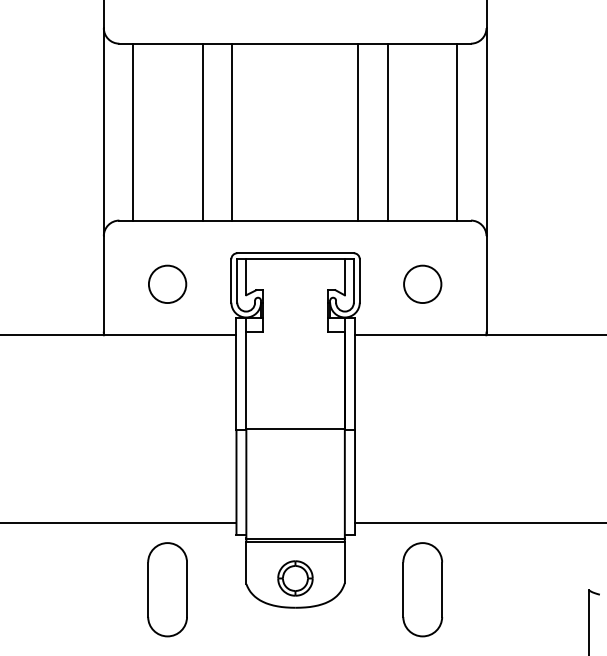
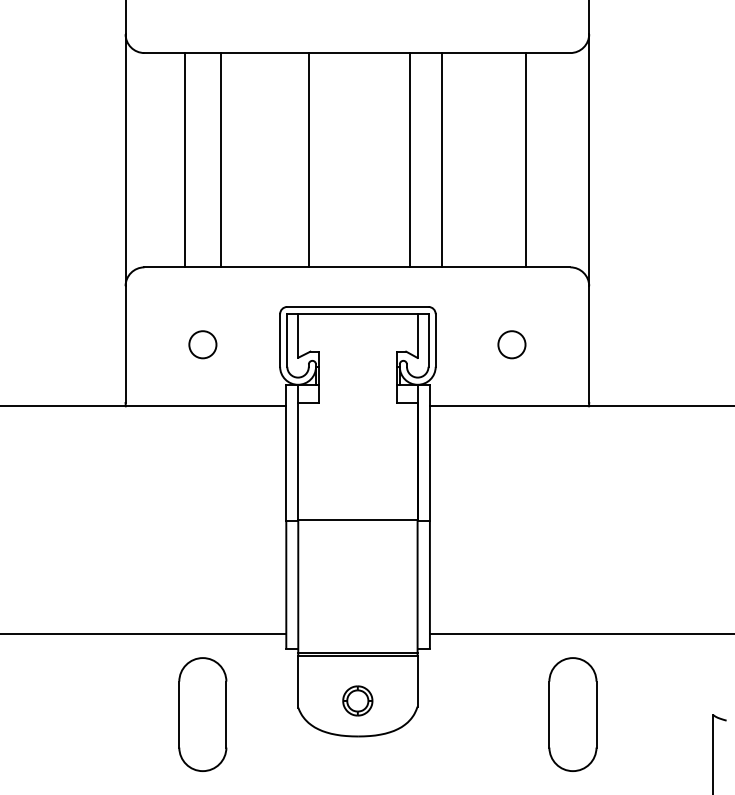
line: (133, 132) -> (185, 160), moved
line: (202, 132) -> (221, 160), moved
line: (232, 132) -> (309, 160), moved
line: (357, 132) -> (409, 160), moved
line: (387, 132) -> (441, 160), moved
line: (457, 132) -> (526, 160), moved
circle: (167, 284) -> (202, 344), size x0.6
circle: (422, 284) -> (511, 344), size x0.6
part: (295, 578) -> (357, 700), size x0.7
part: (422, 589) -> (572, 714), moved

